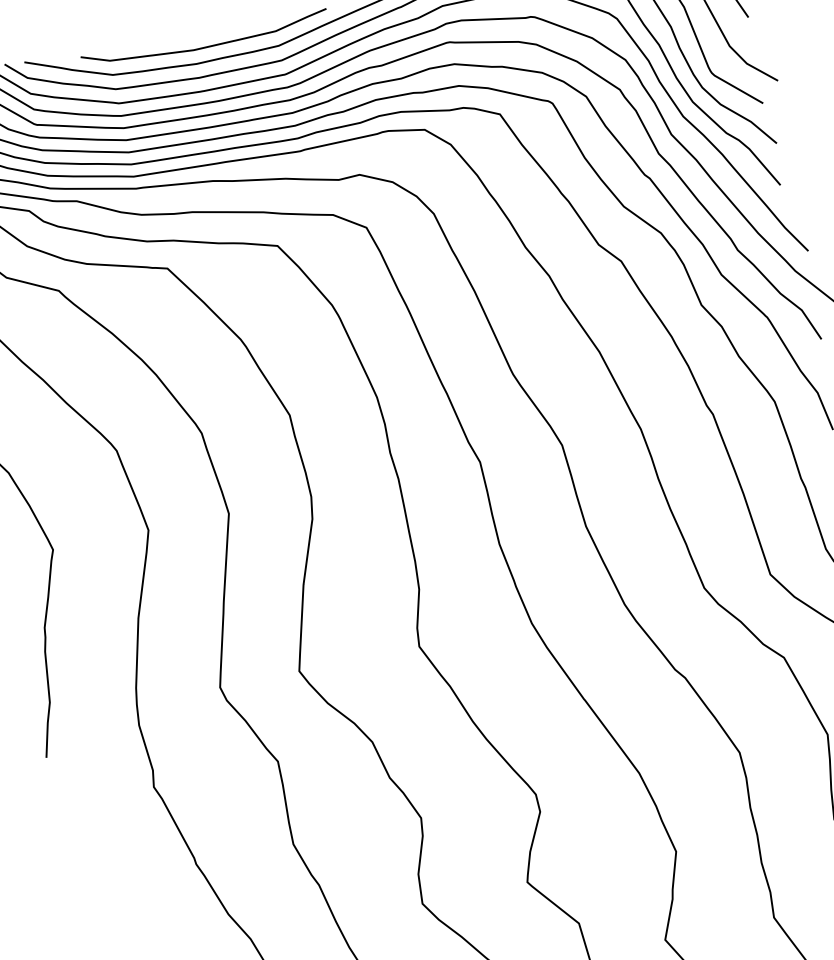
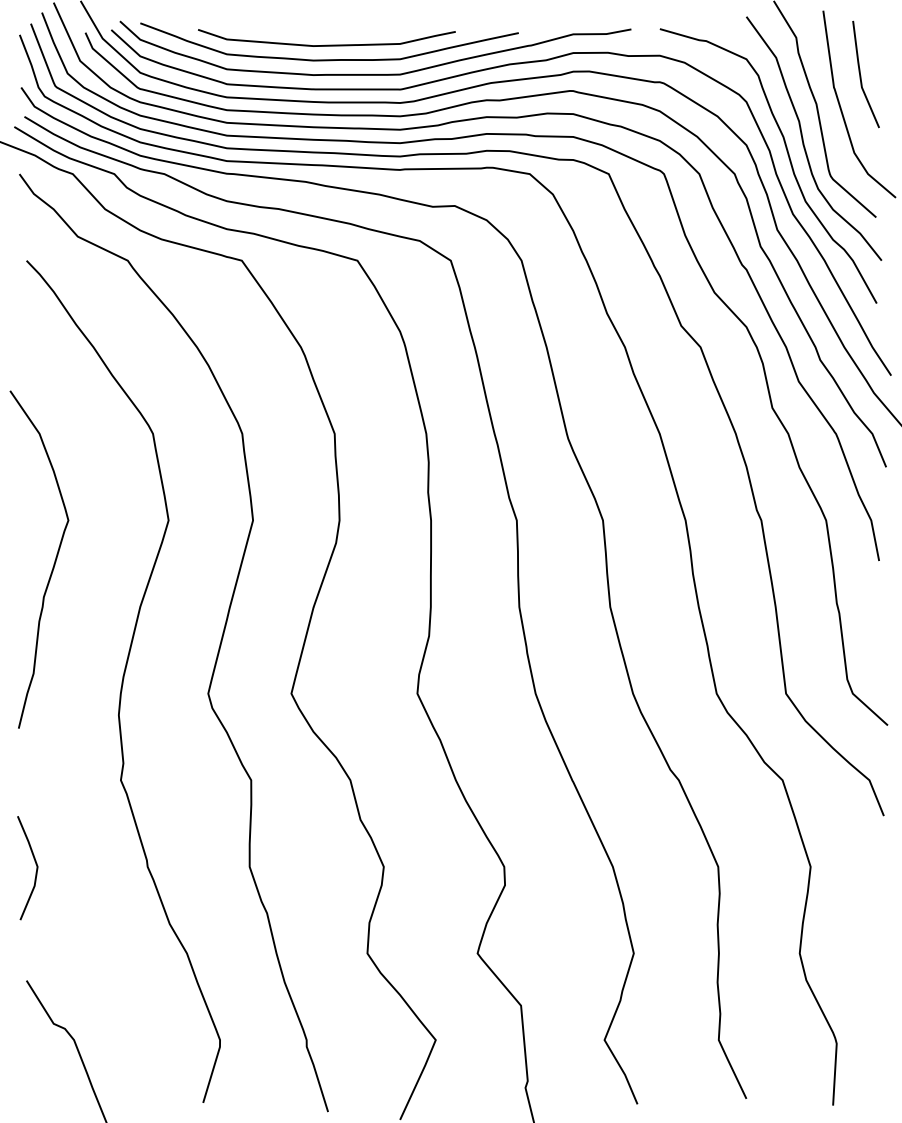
line: (88, 883) -> (35, 864), added

